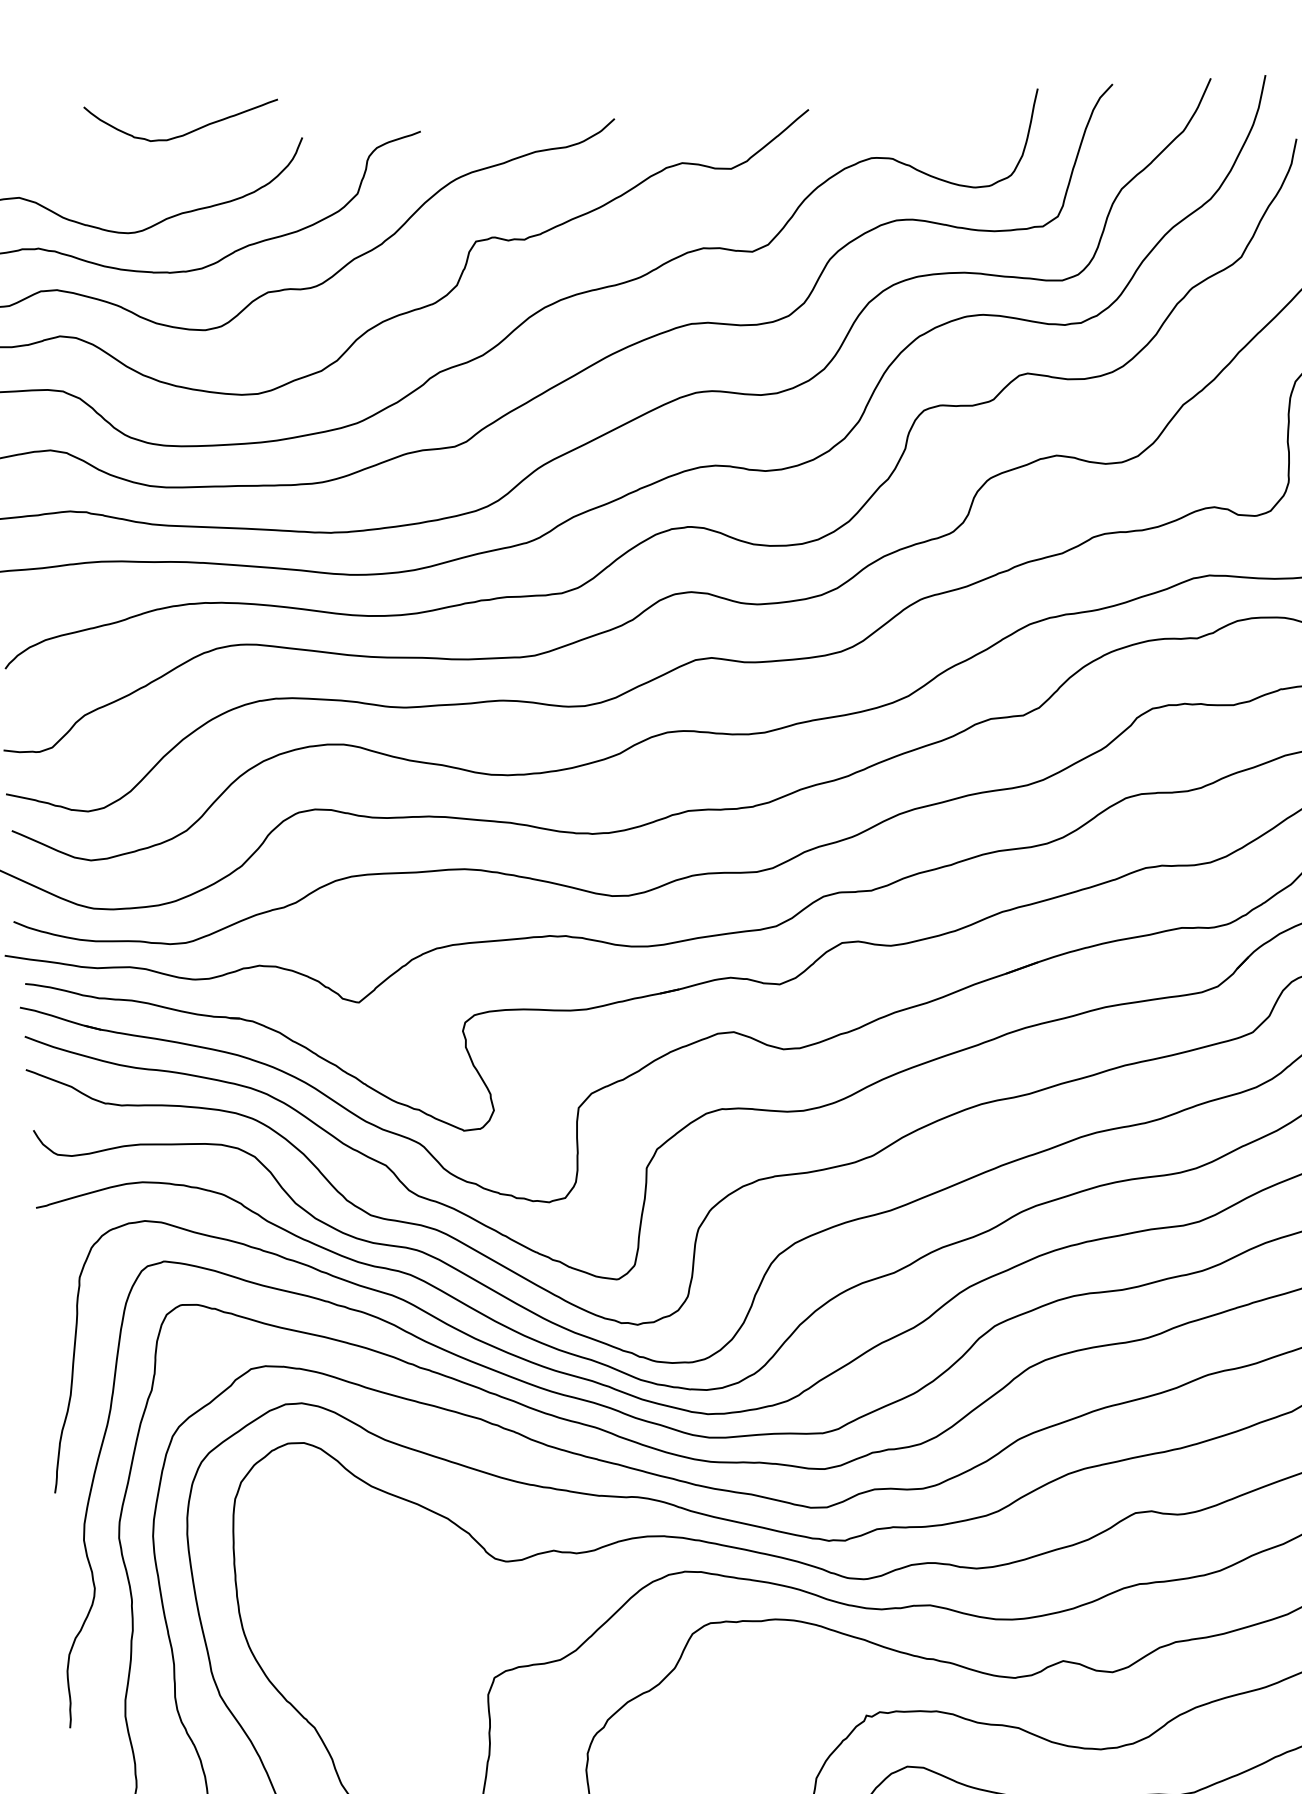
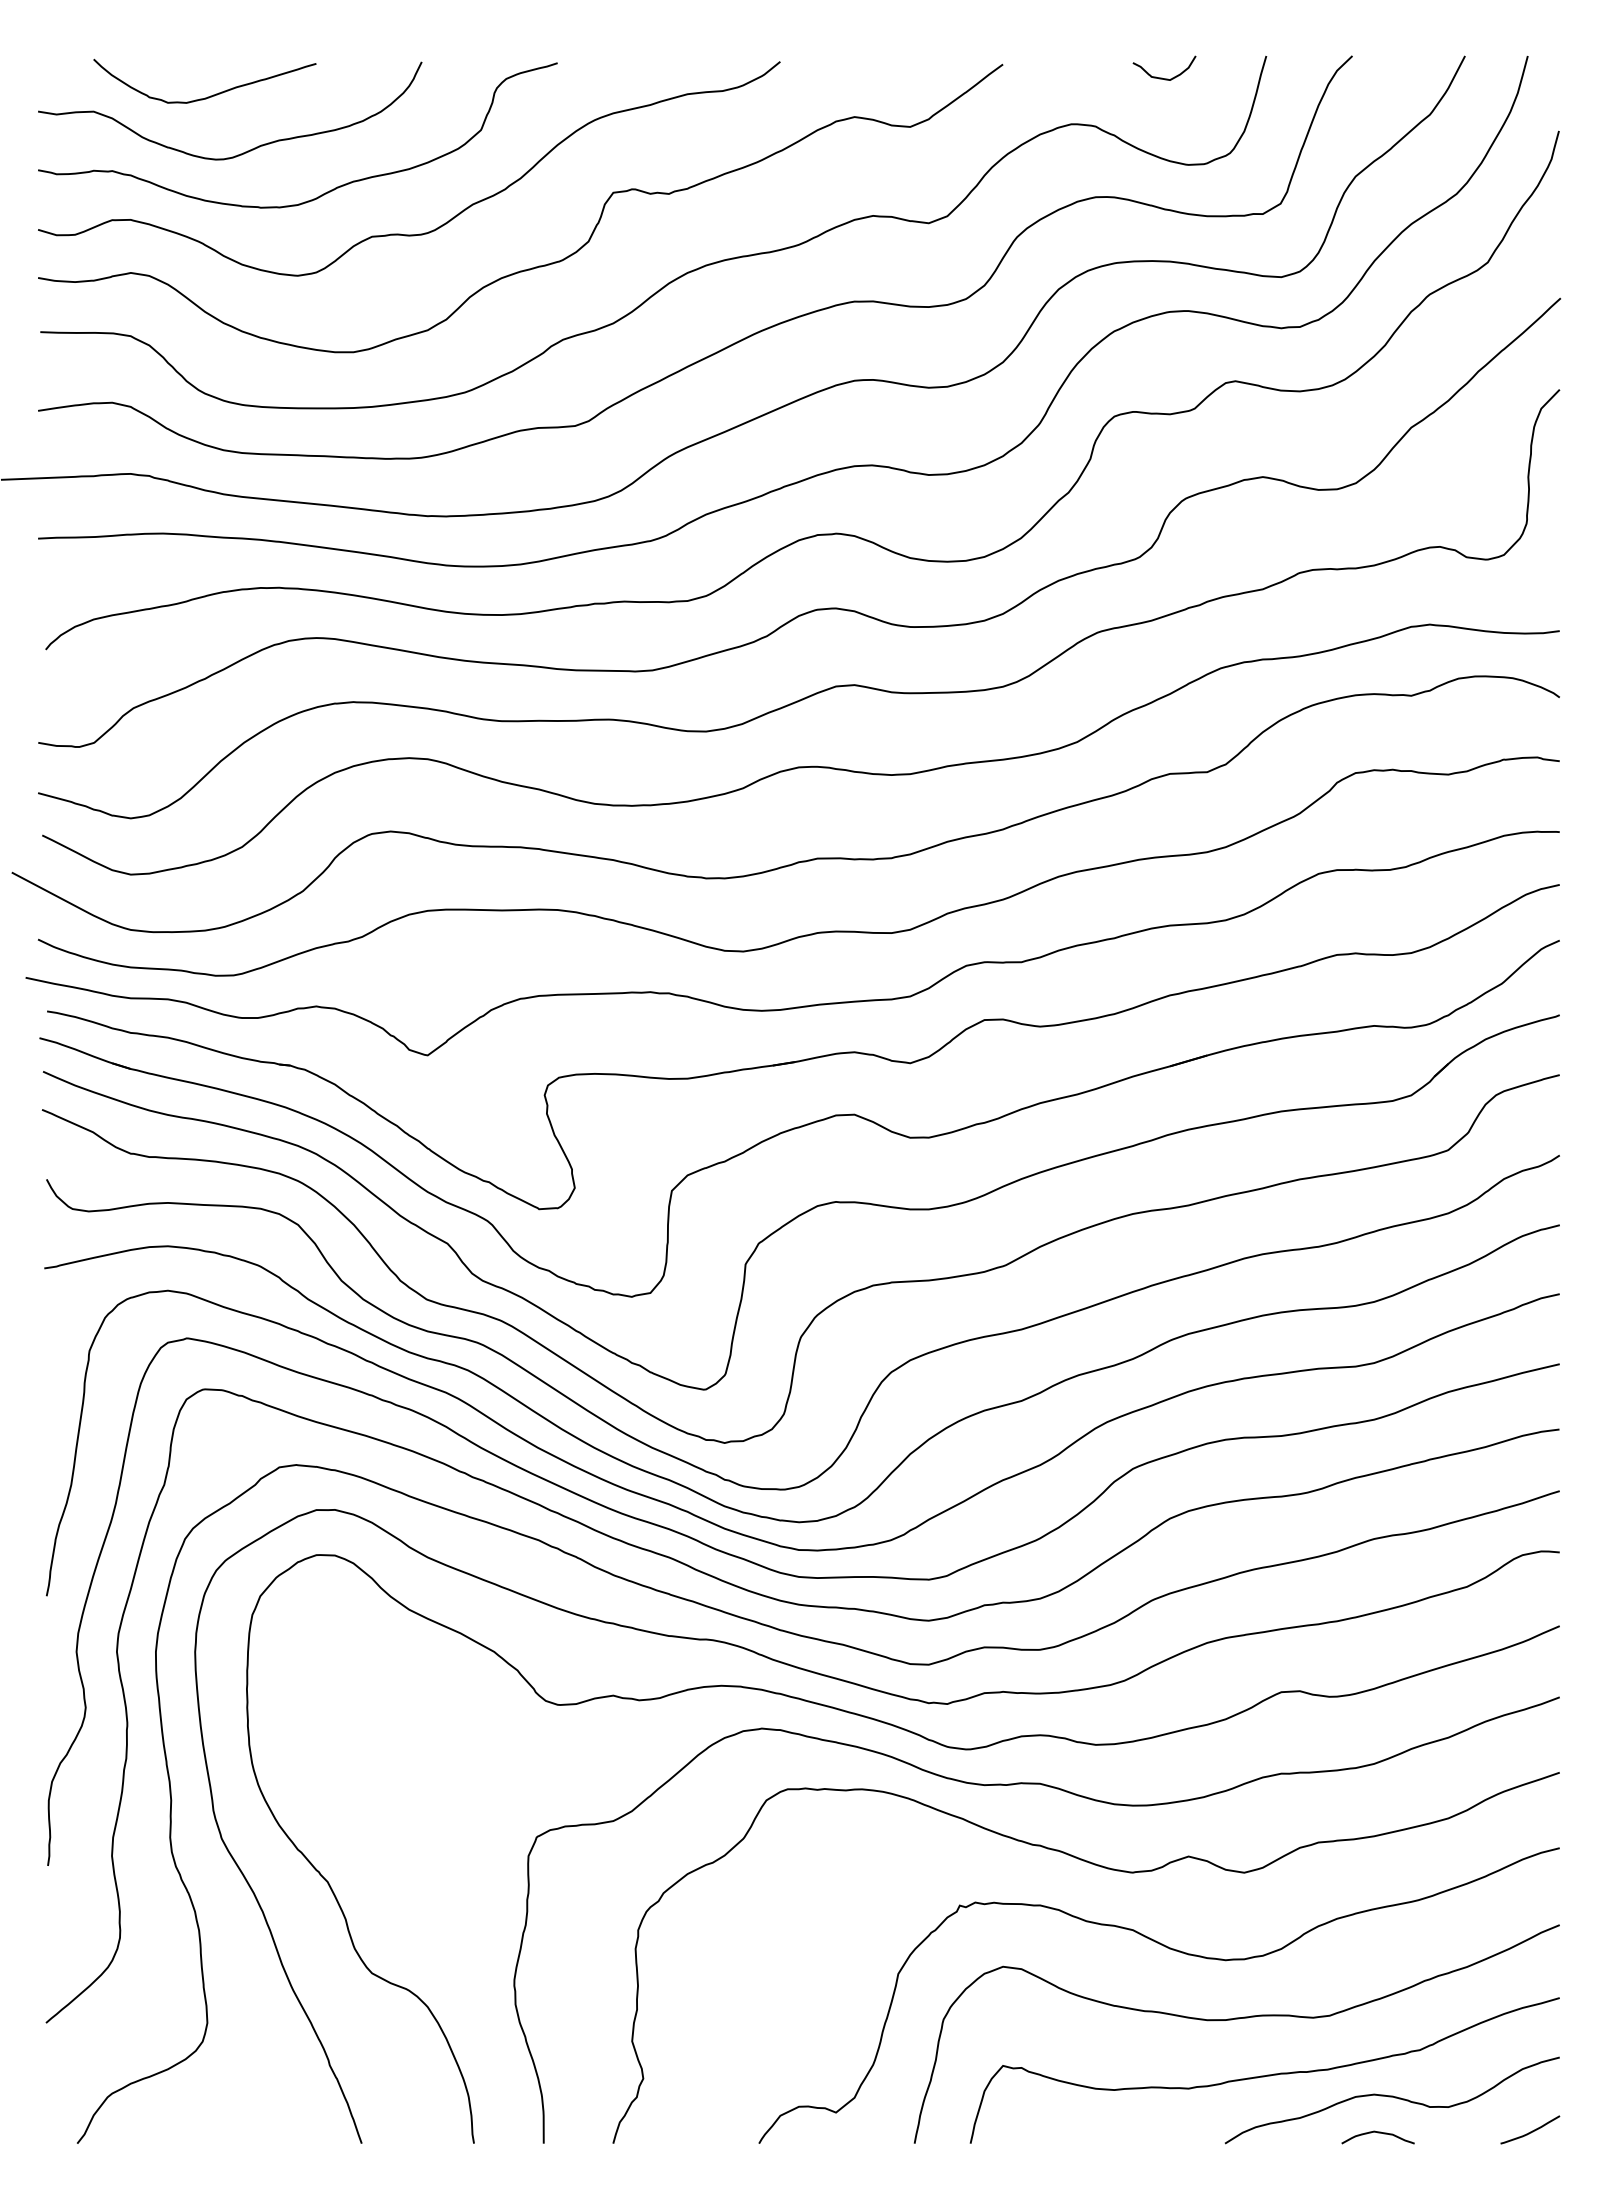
curve: (948, 112) -> (1162, 77), added
curve: (187, 132) -> (210, 95), moved

